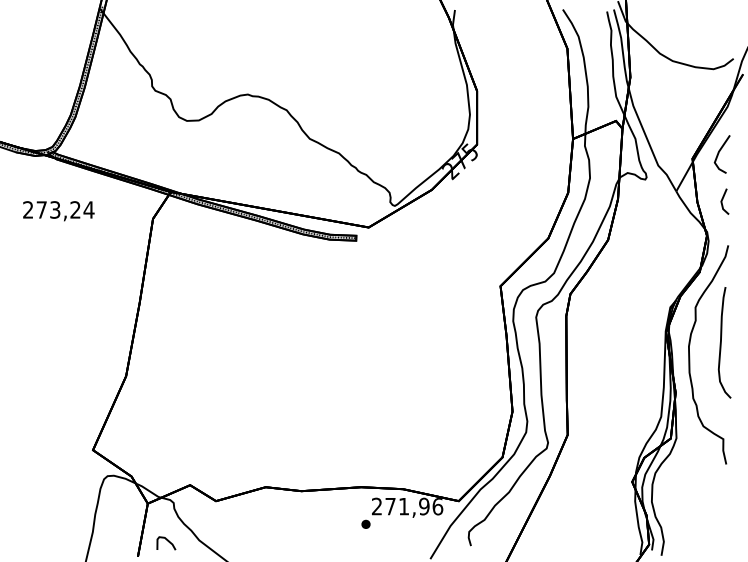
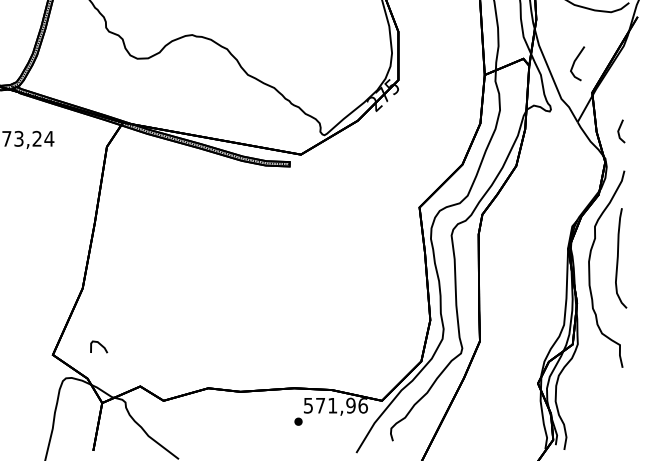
line: (719, 153) -> (575, 62), moved
text: (376, 506) -> (307, 405), 271,96 -> 571,96
curve: (167, 541) -> (100, 345), moved

